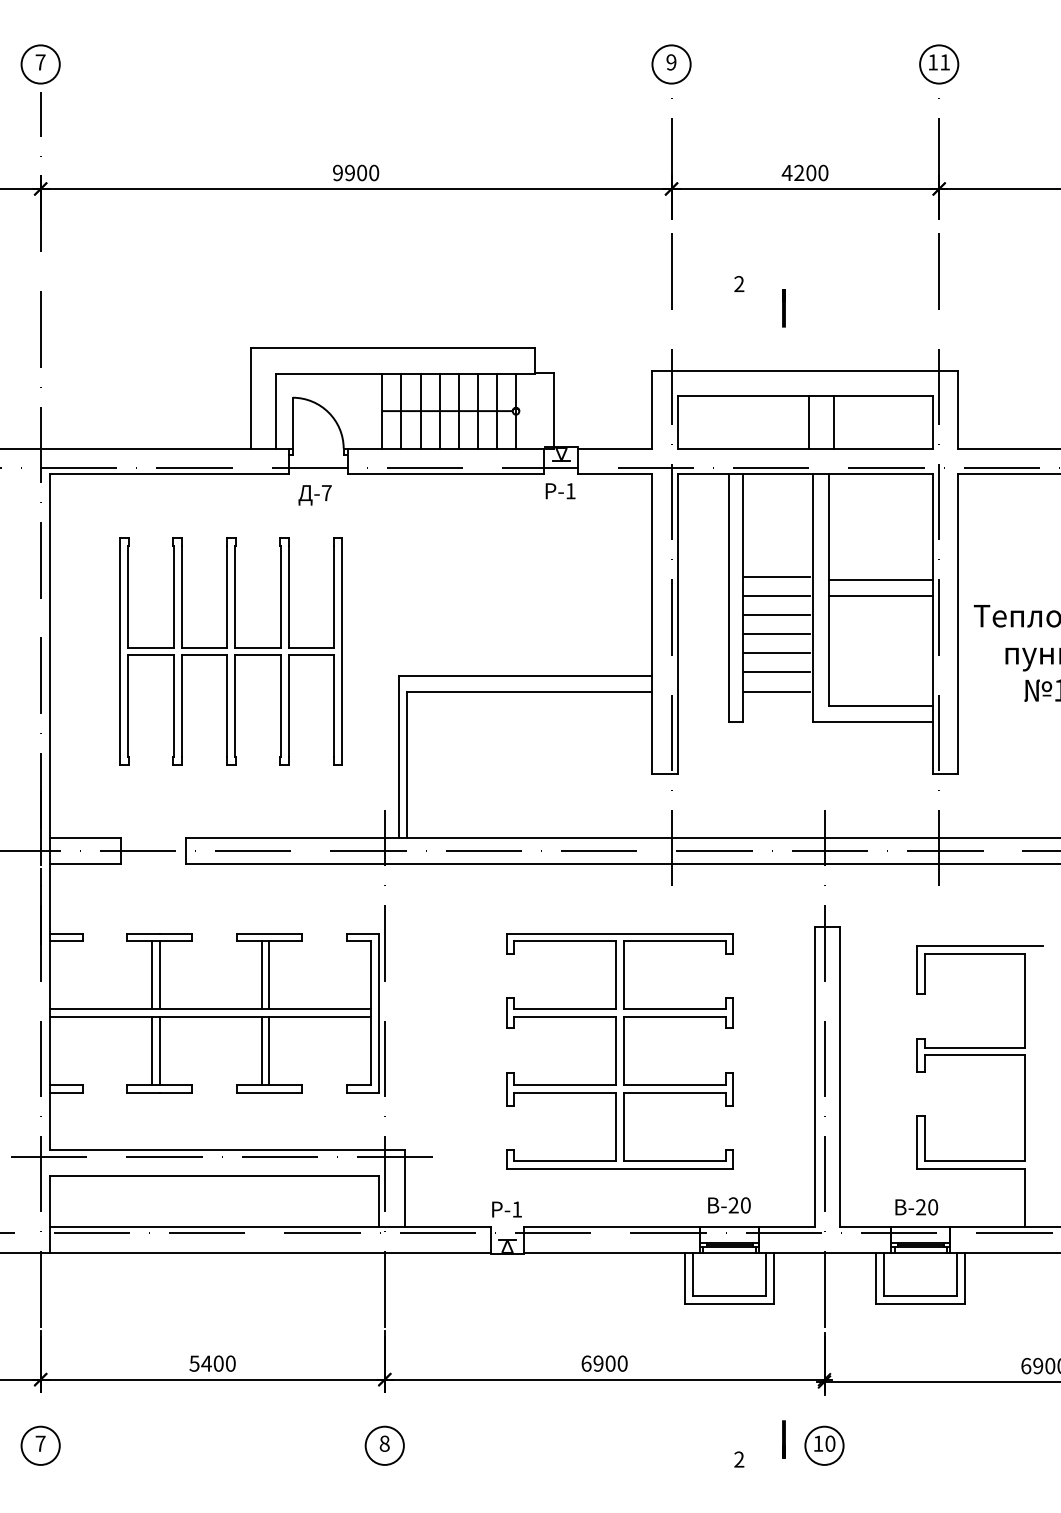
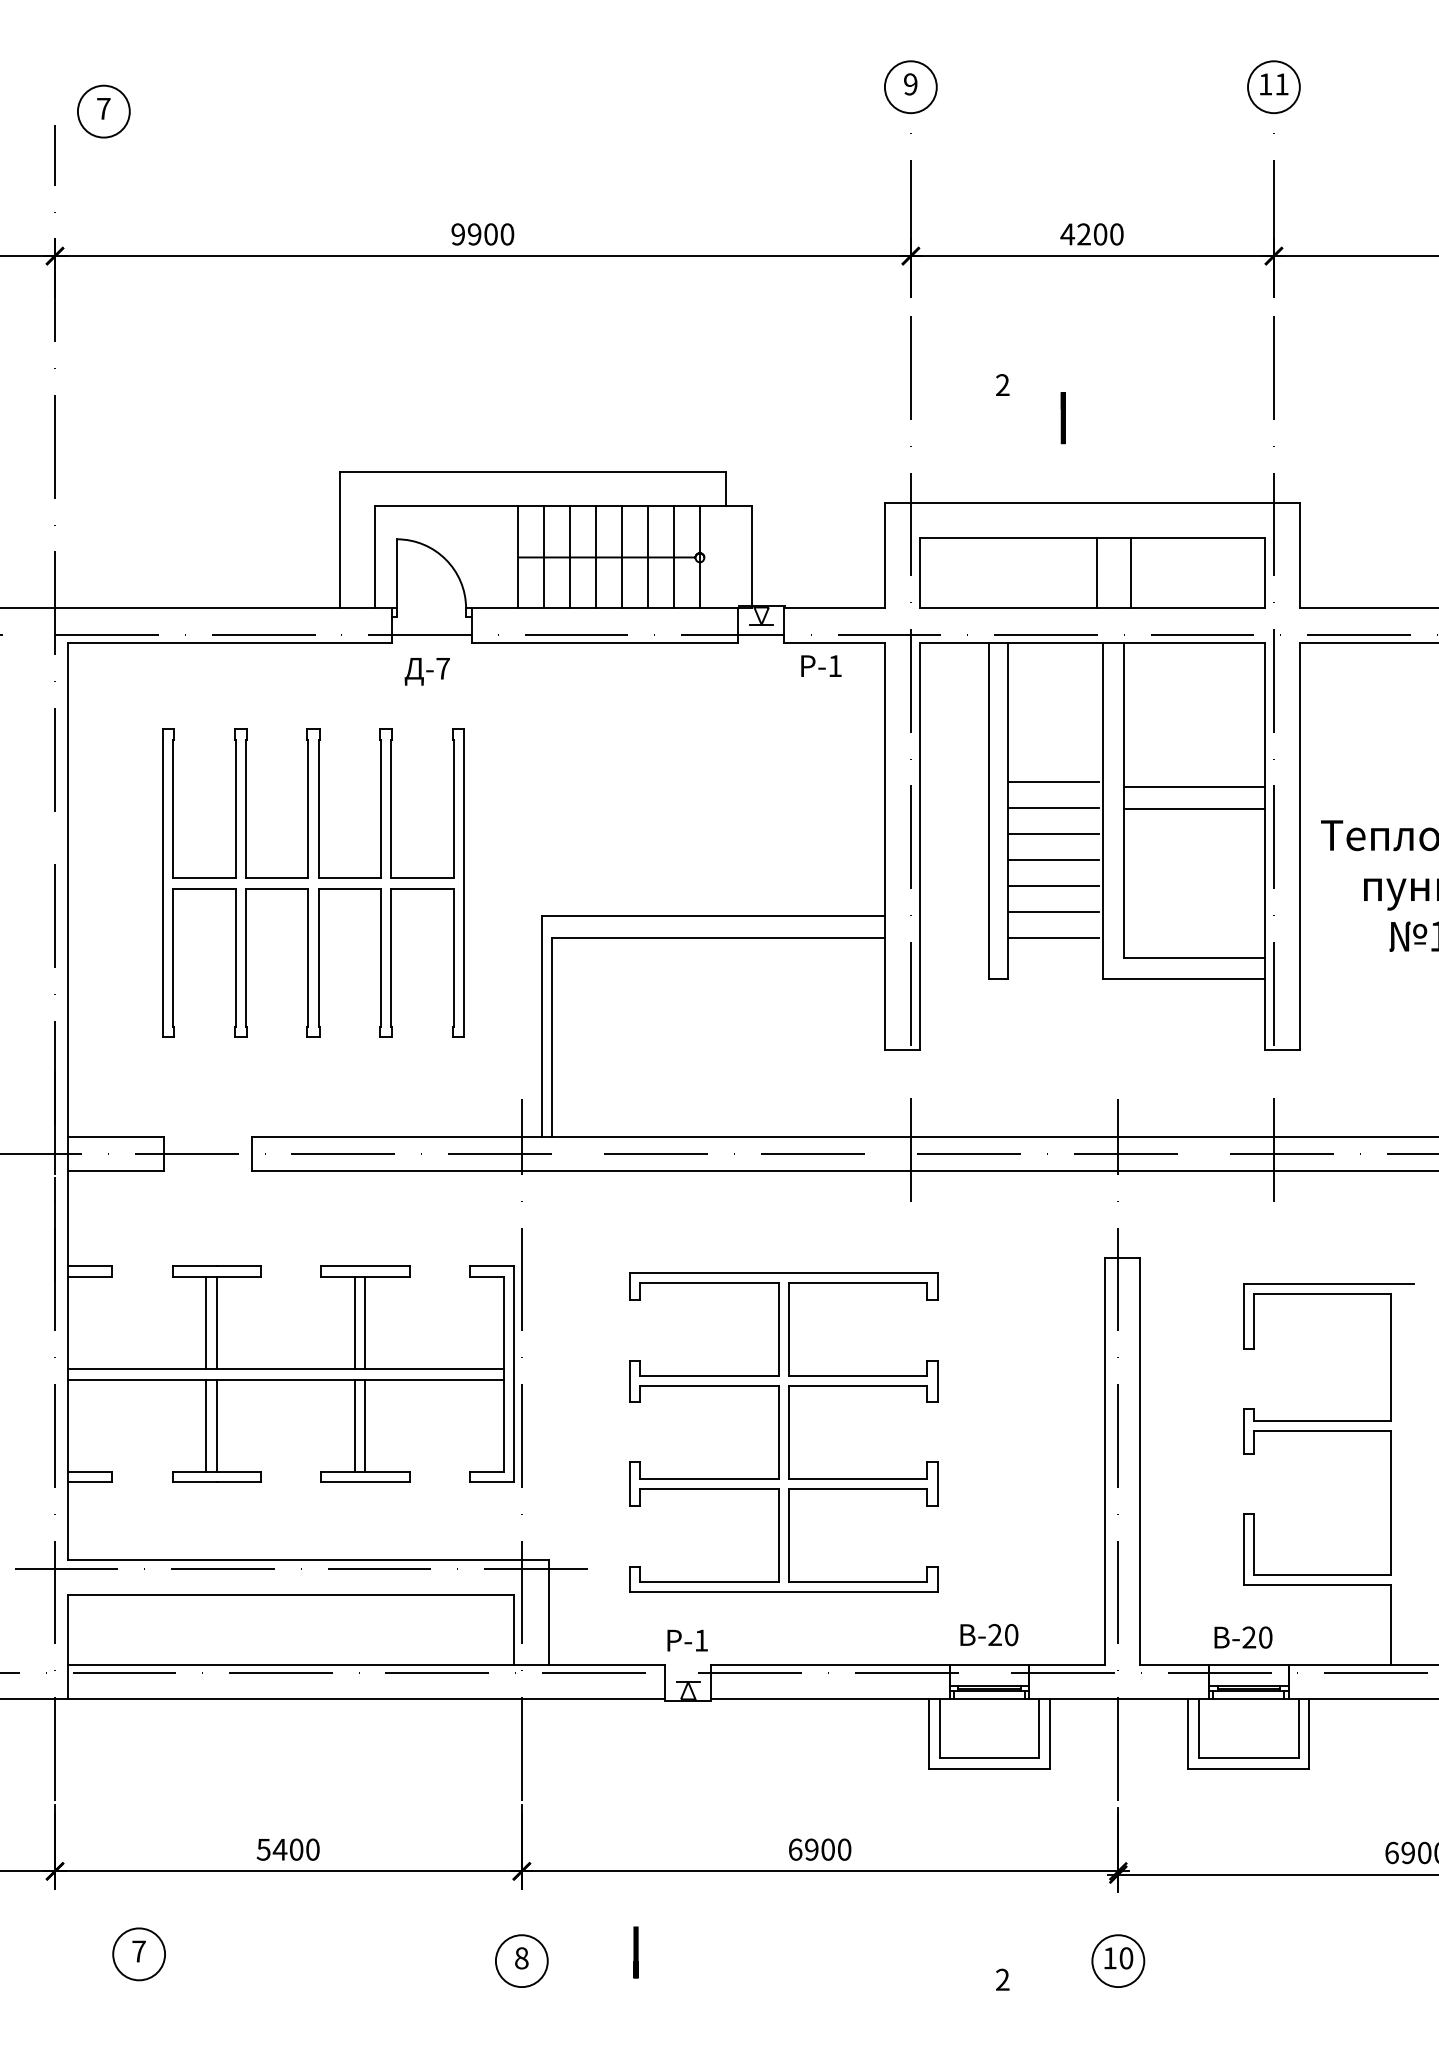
part: (40, 64) -> (103, 111), moved
text: (560, 491) -> (821, 666), moved
part: (619, 1051) -> (783, 1432), moved
line: (783, 1439) -> (635, 1952), moved
part: (40, 1445) -> (138, 1953), moved

